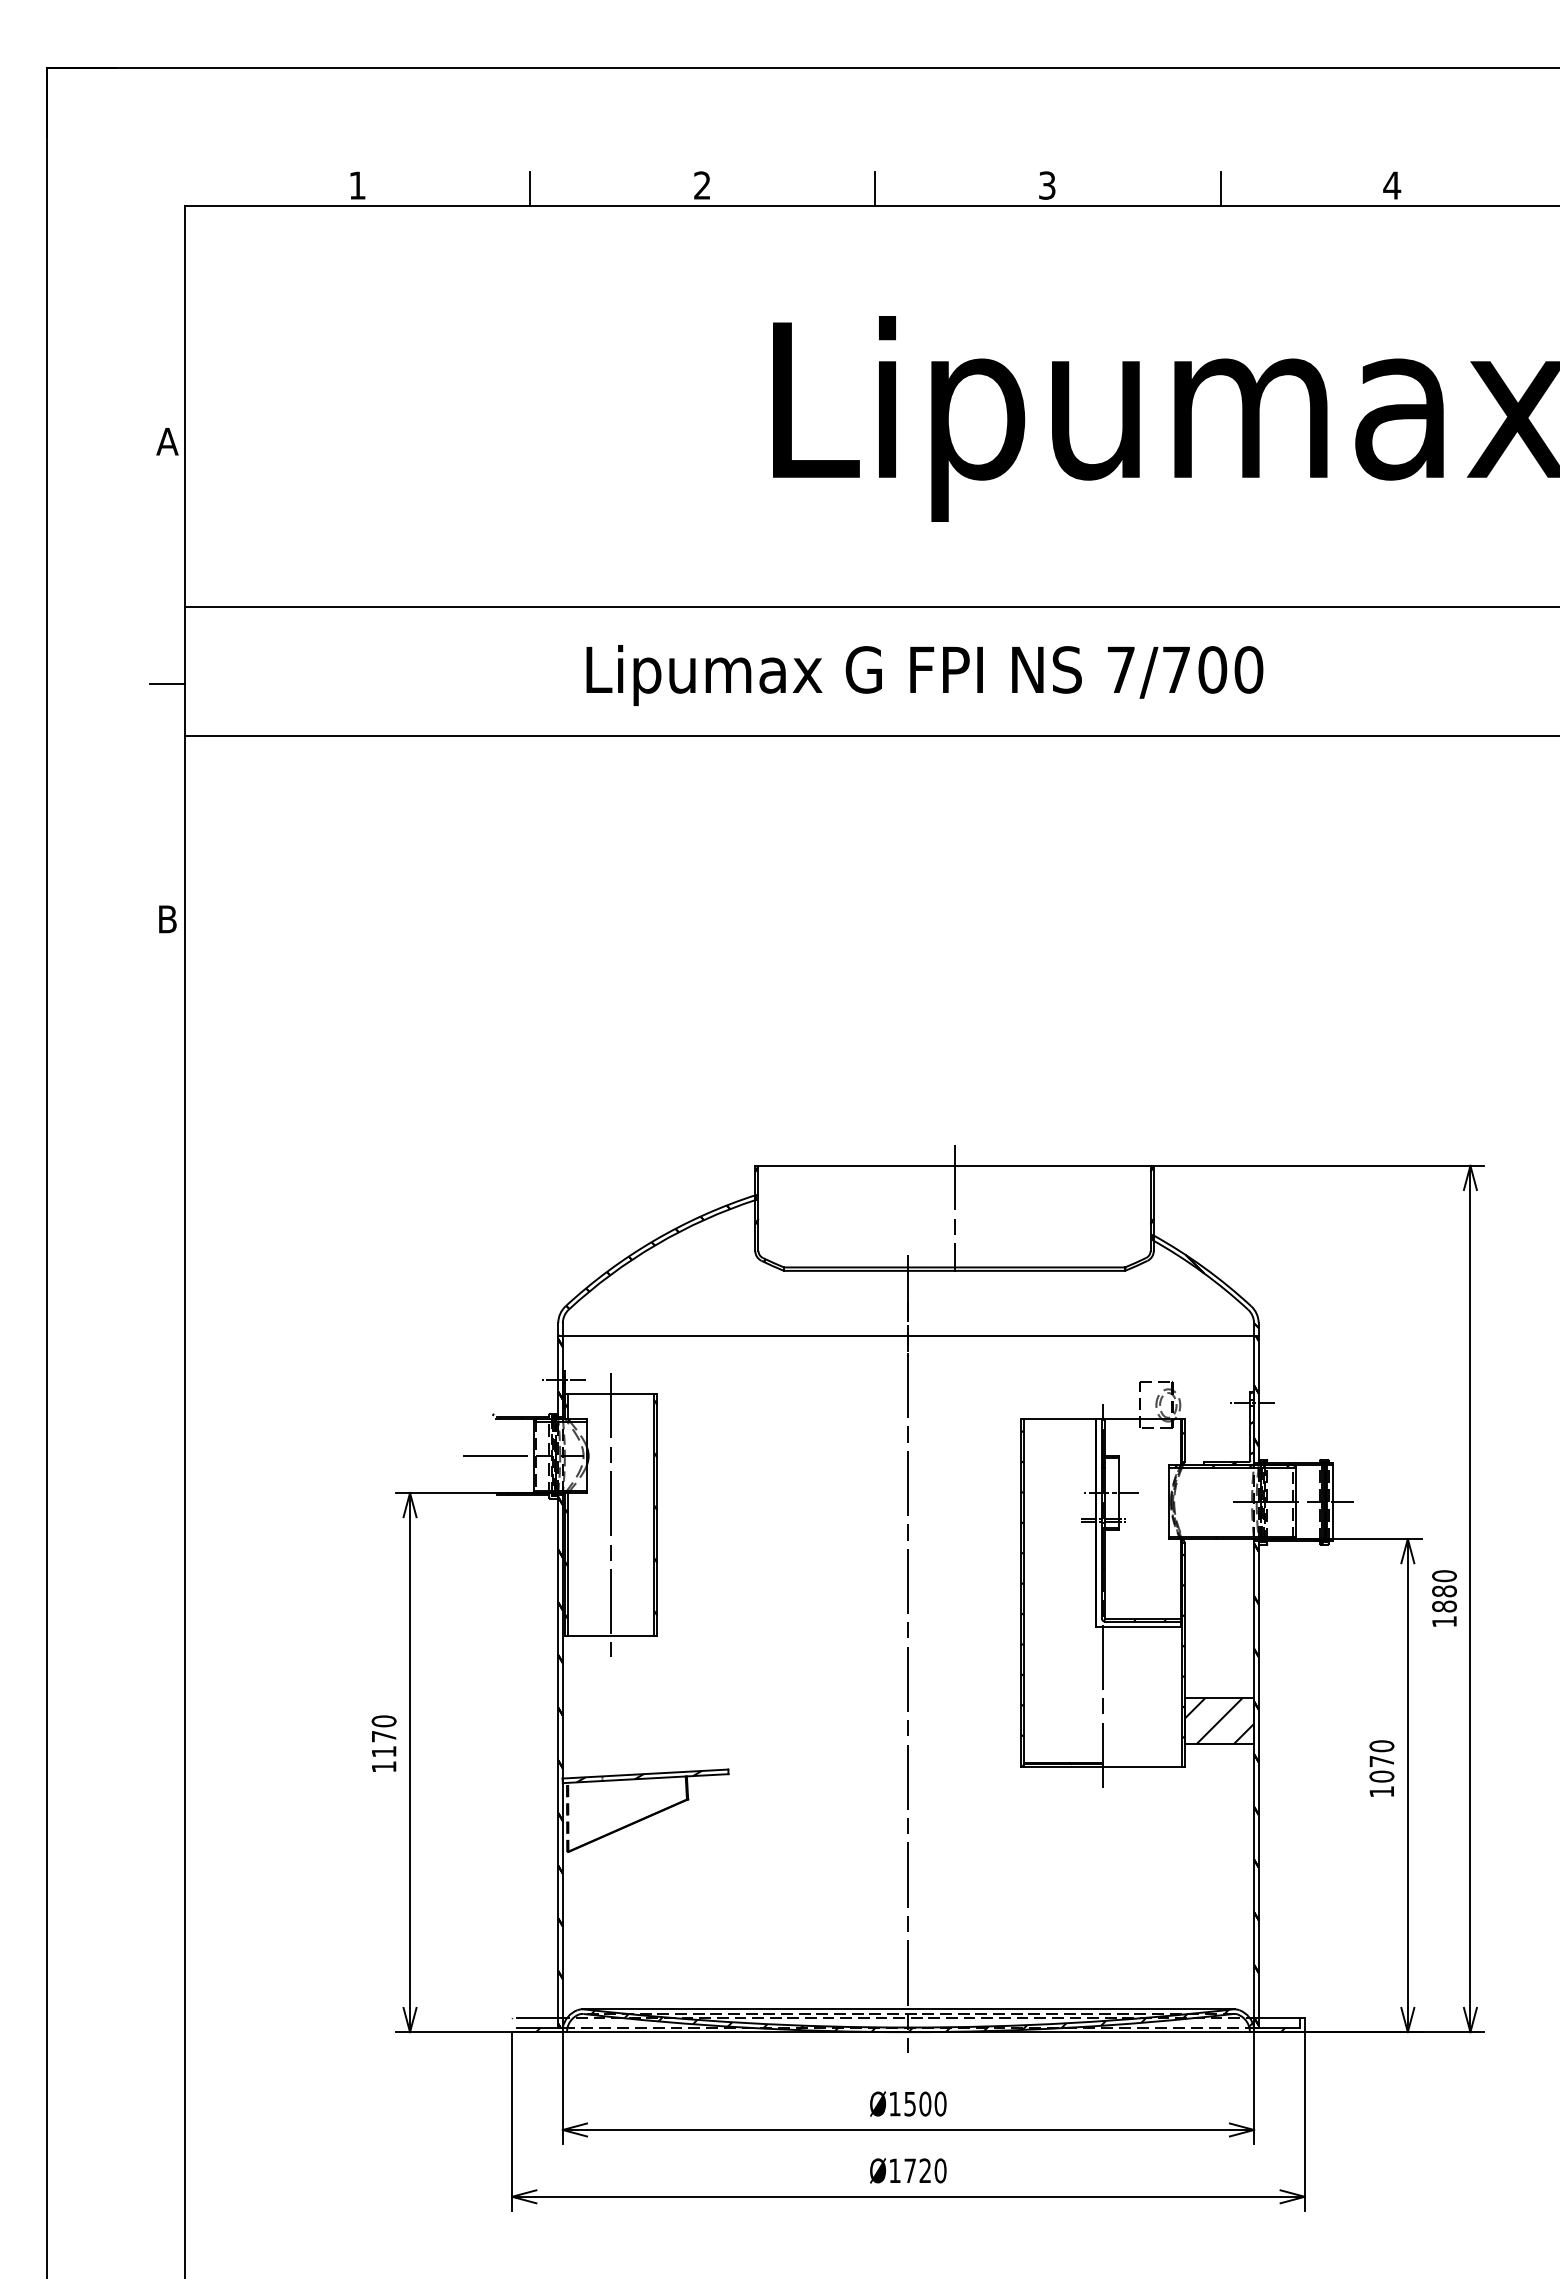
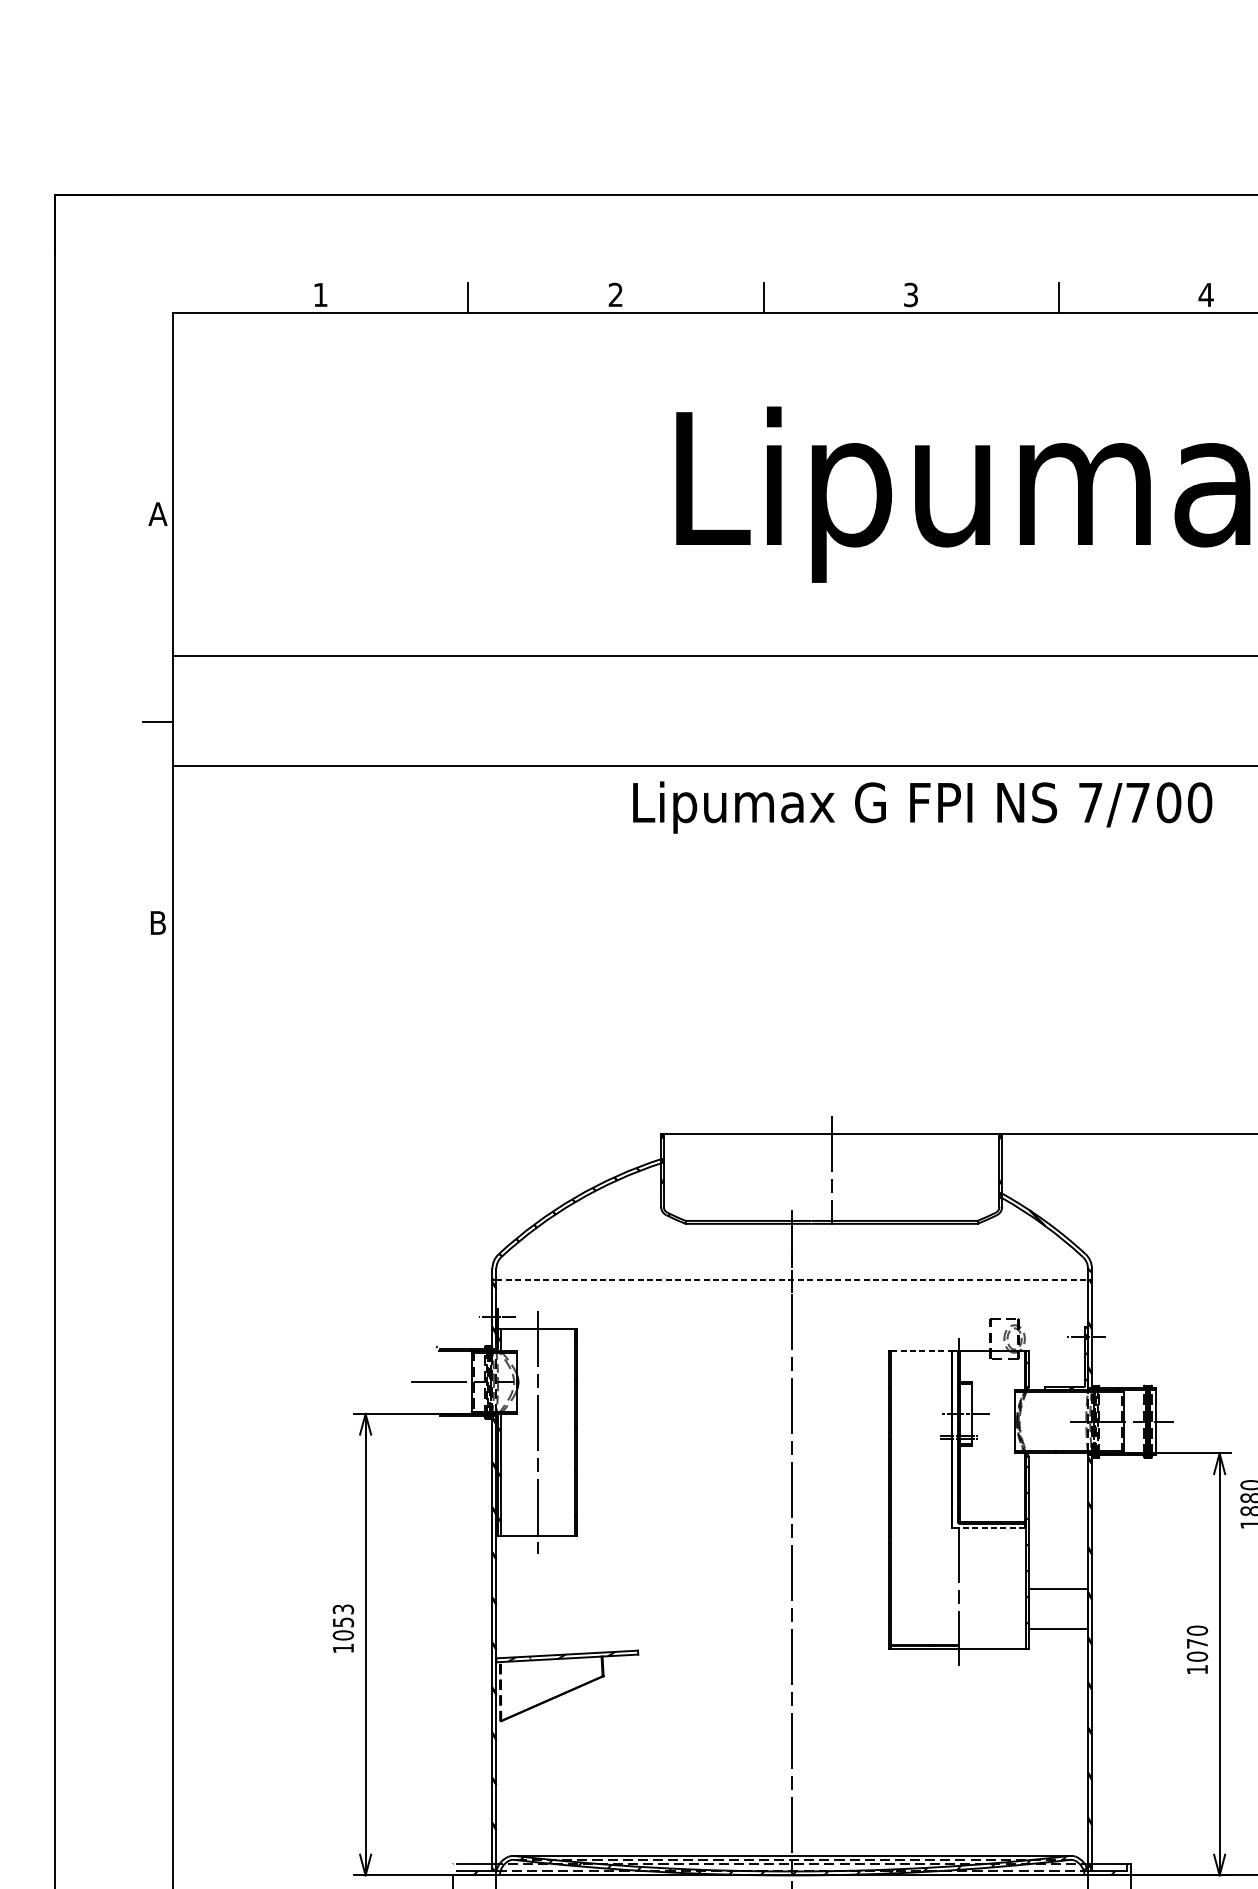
text: (924, 675) -> (922, 807), moved
line: (908, 1336) -> (792, 1280), solid -> dashed
line: (1059, 1419) -> (921, 1351), solid -> dashed
line: (1138, 1626) -> (989, 1528), solid -> dashed
hatch: (1219, 1721) -> (1058, 1609), removed
text: (383, 1736) -> (342, 1622), 1170 -> 1053

